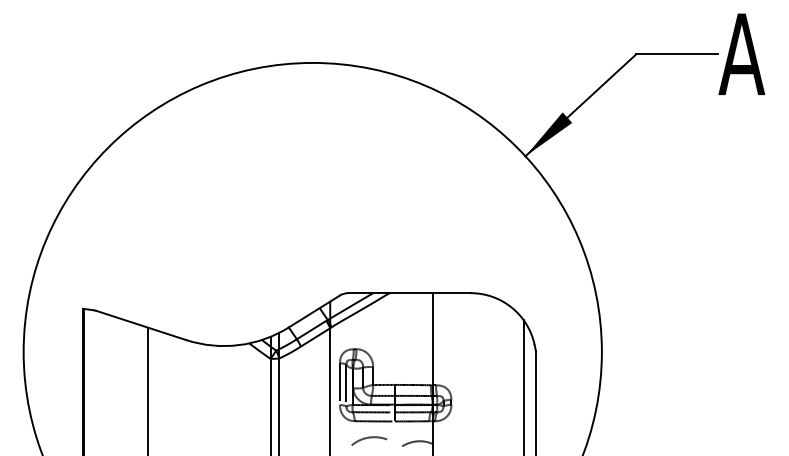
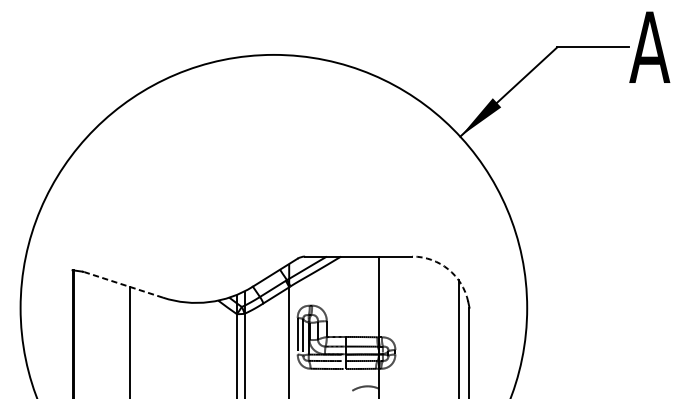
arc: (511, 307) -> (448, 269), solid -> dashed
line: (140, 325) -> (122, 284), solid -> dashed
curve: (369, 438) -> (323, 383), removed

